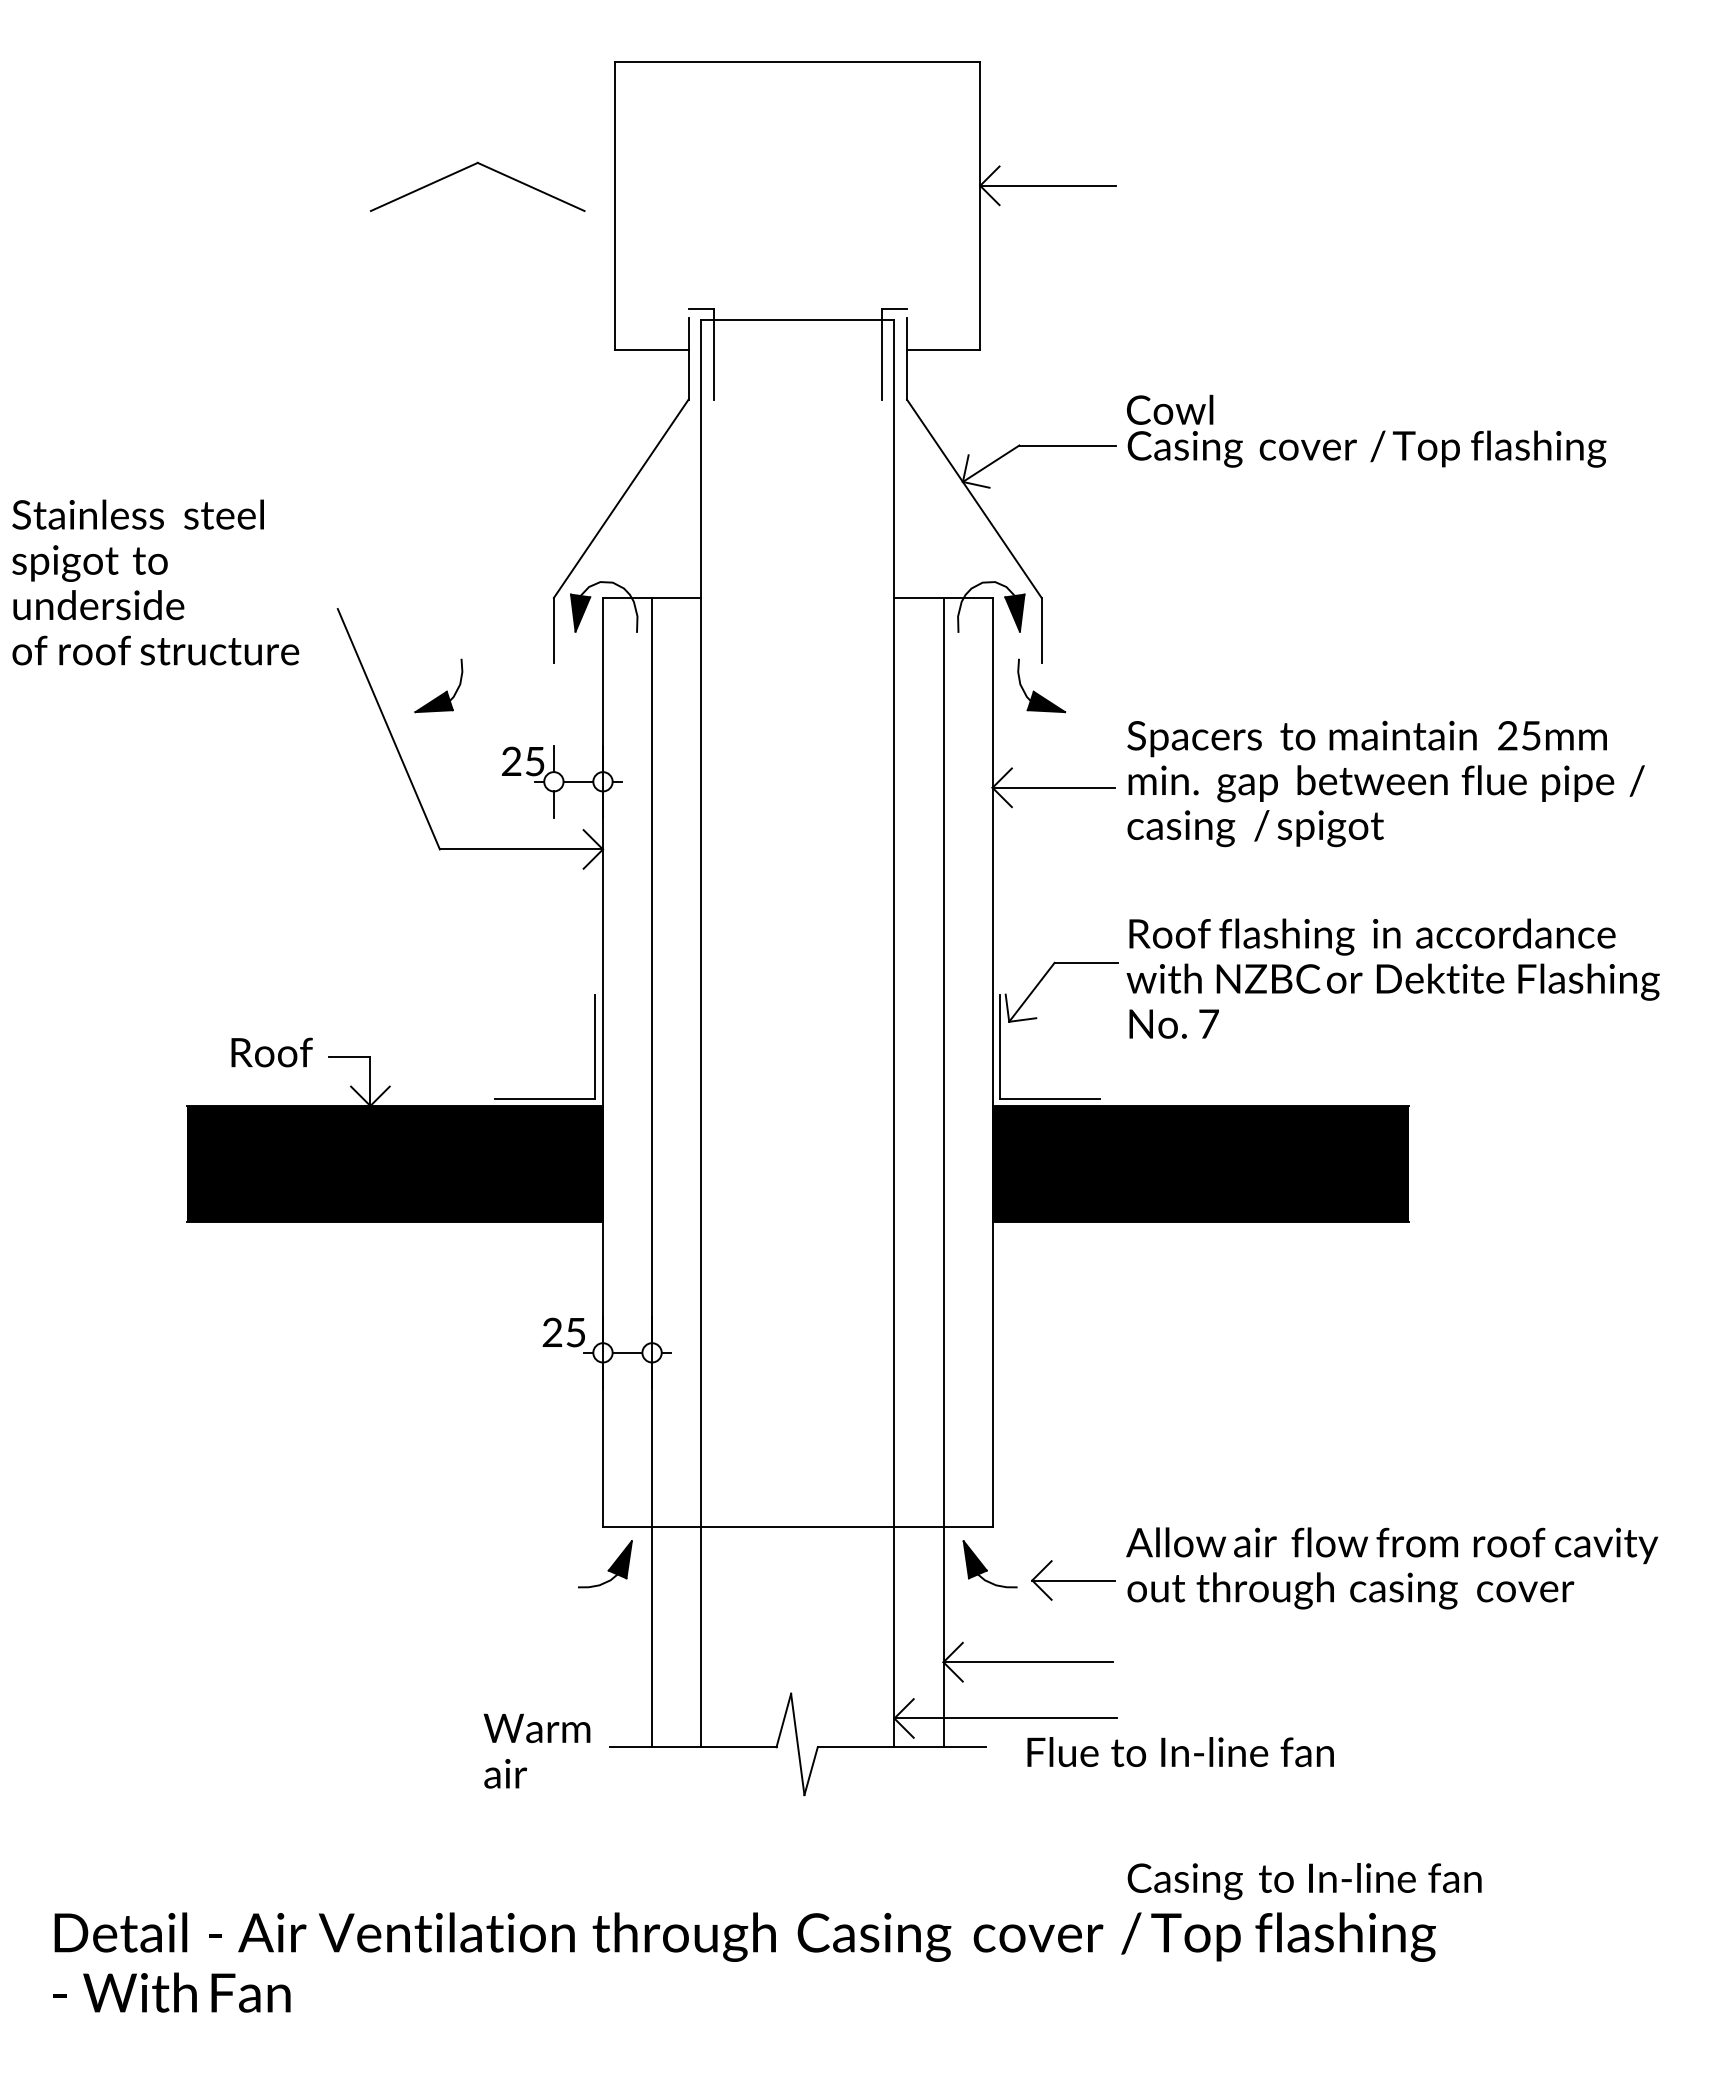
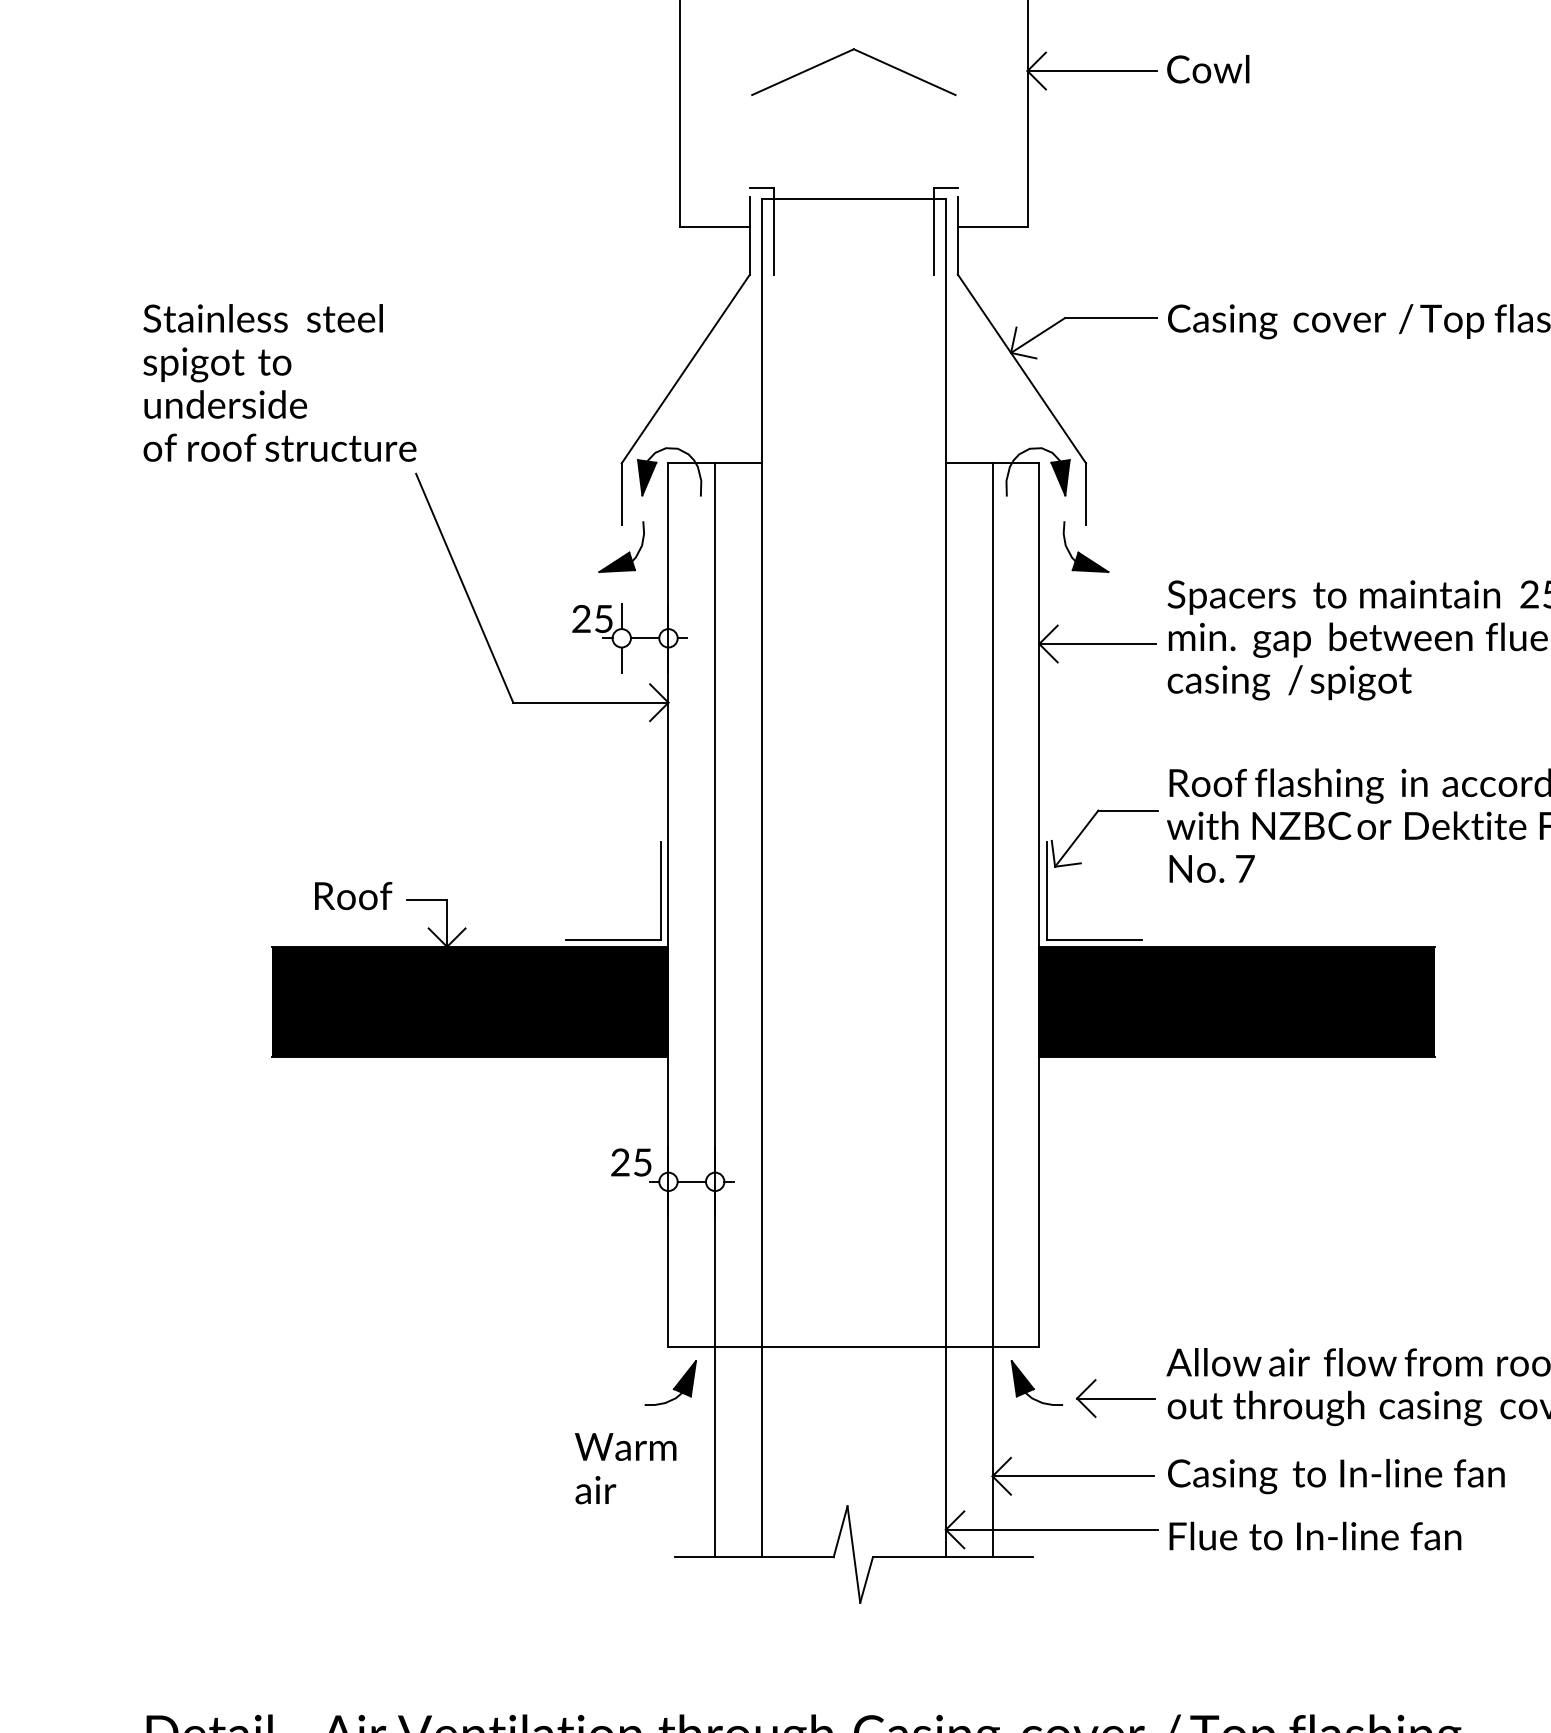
part: (468, 168) -> (845, 54), moved
text: (1170, 409) -> (1208, 68), moved
text: (155, 582) -> (279, 382), moved
part: (443, 692) -> (626, 553), moved
text: (536, 1750) -> (625, 1467), moved
text: (1180, 1752) -> (1315, 1536), moved
text: (1304, 1881) -> (1336, 1476), moved

